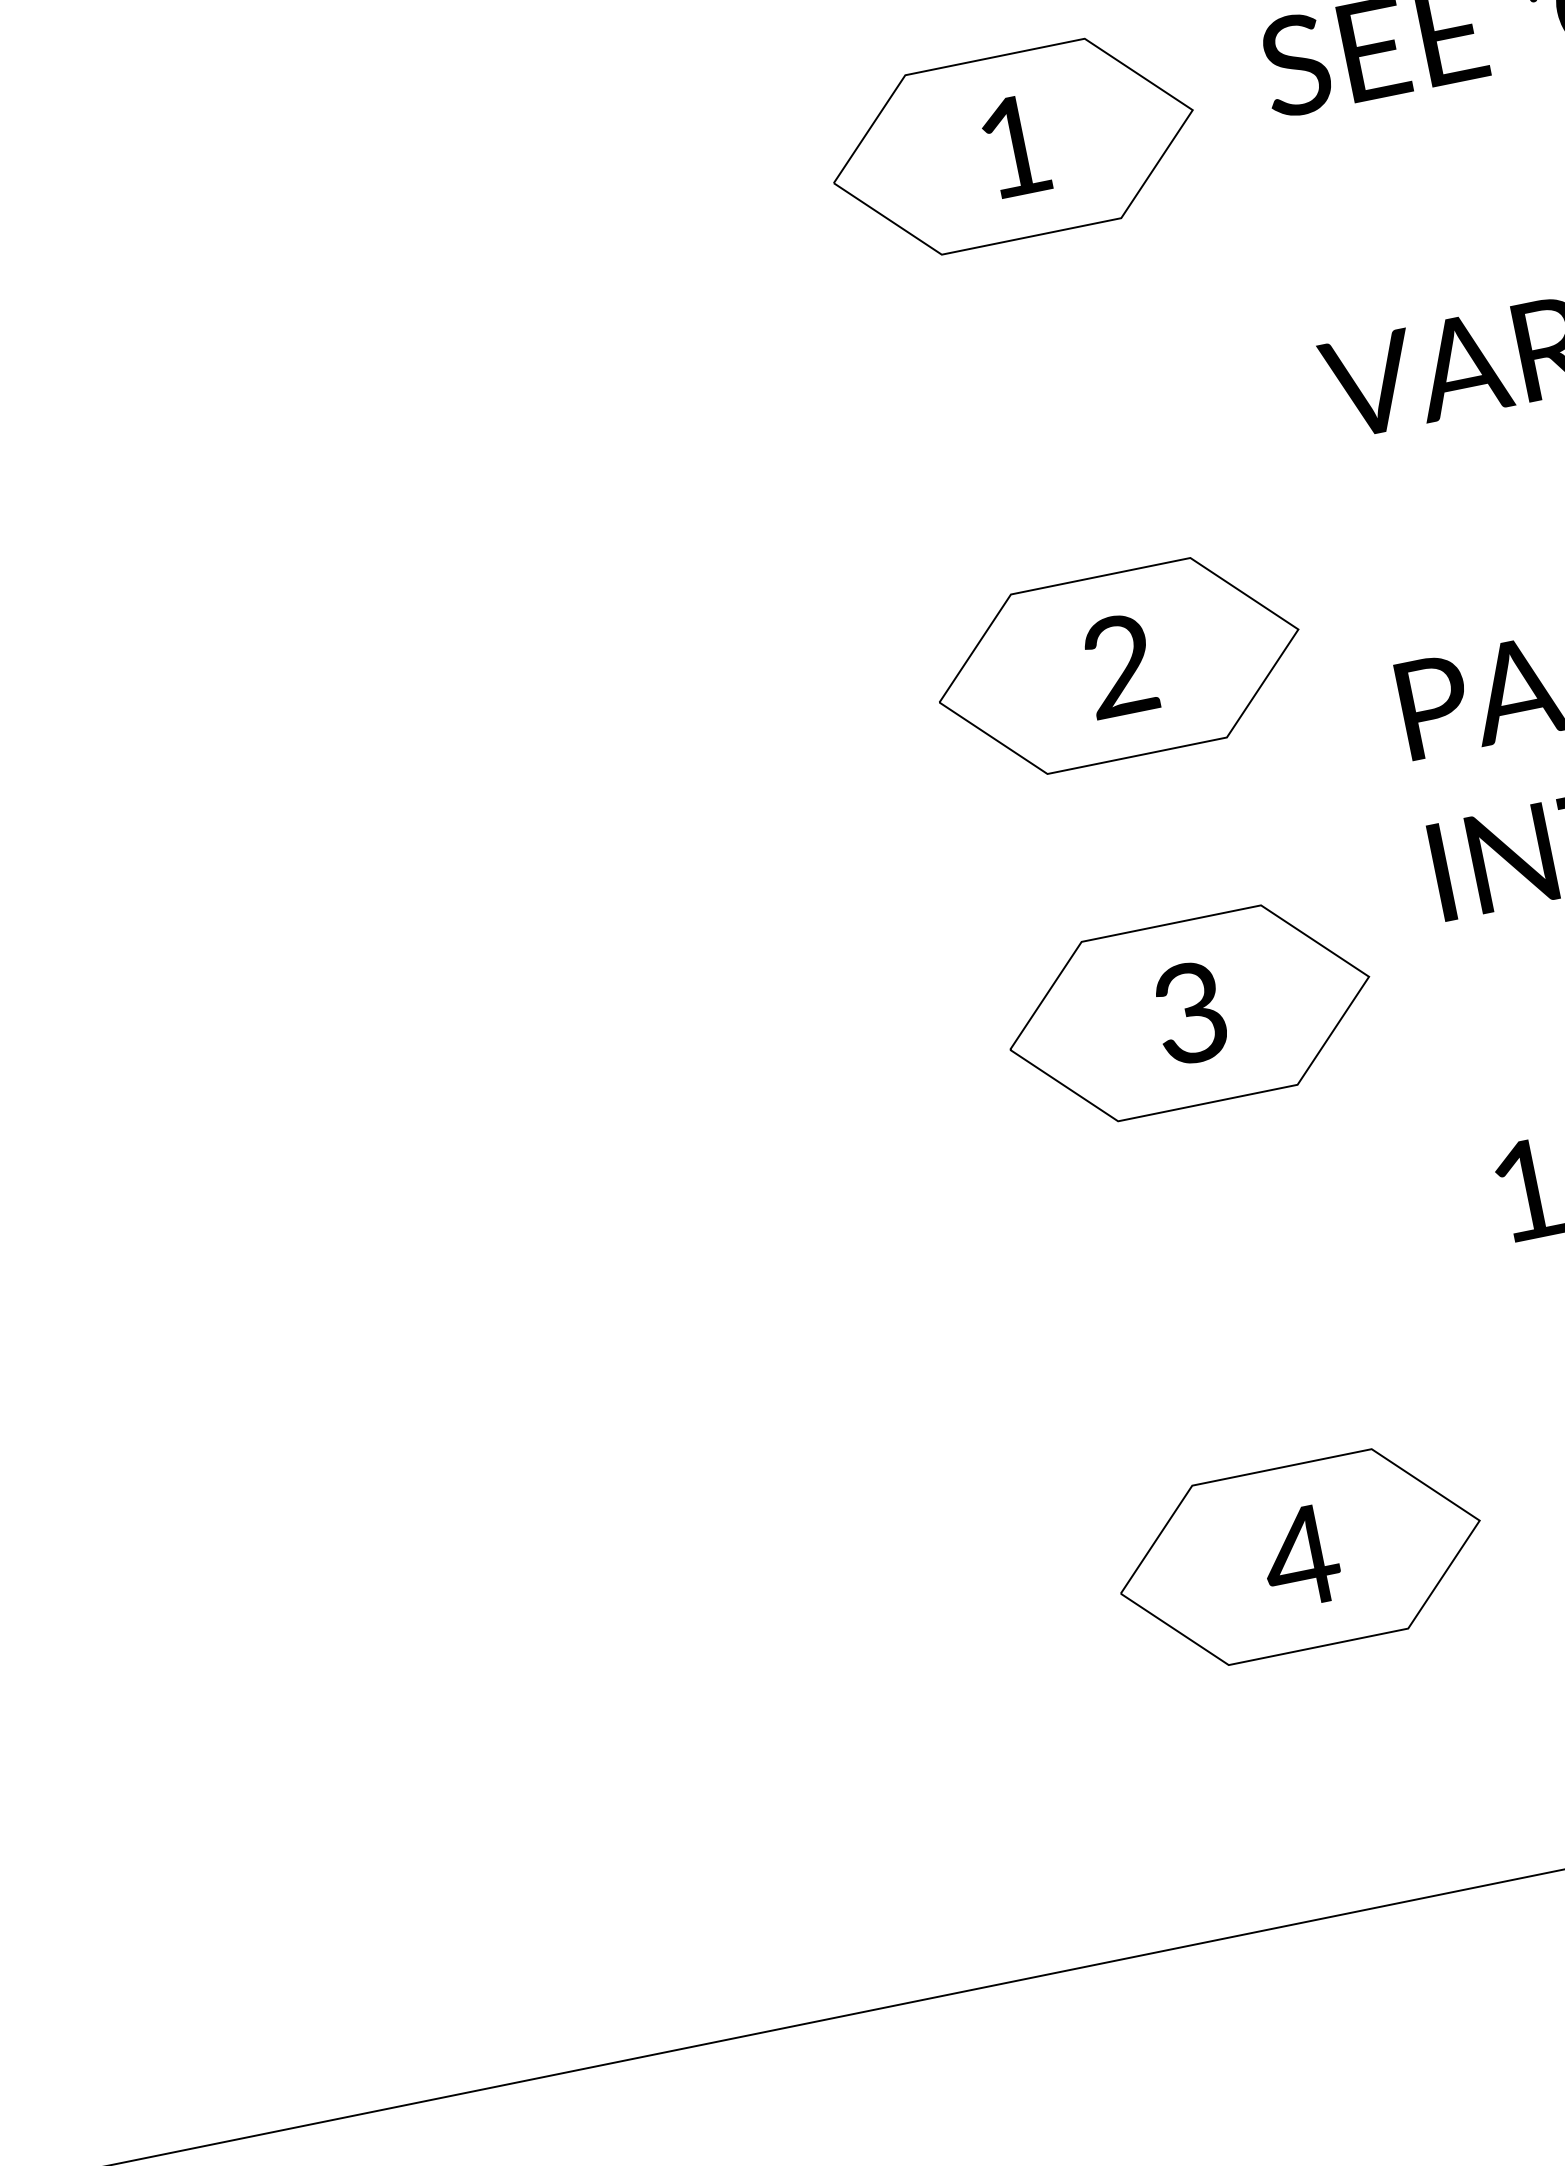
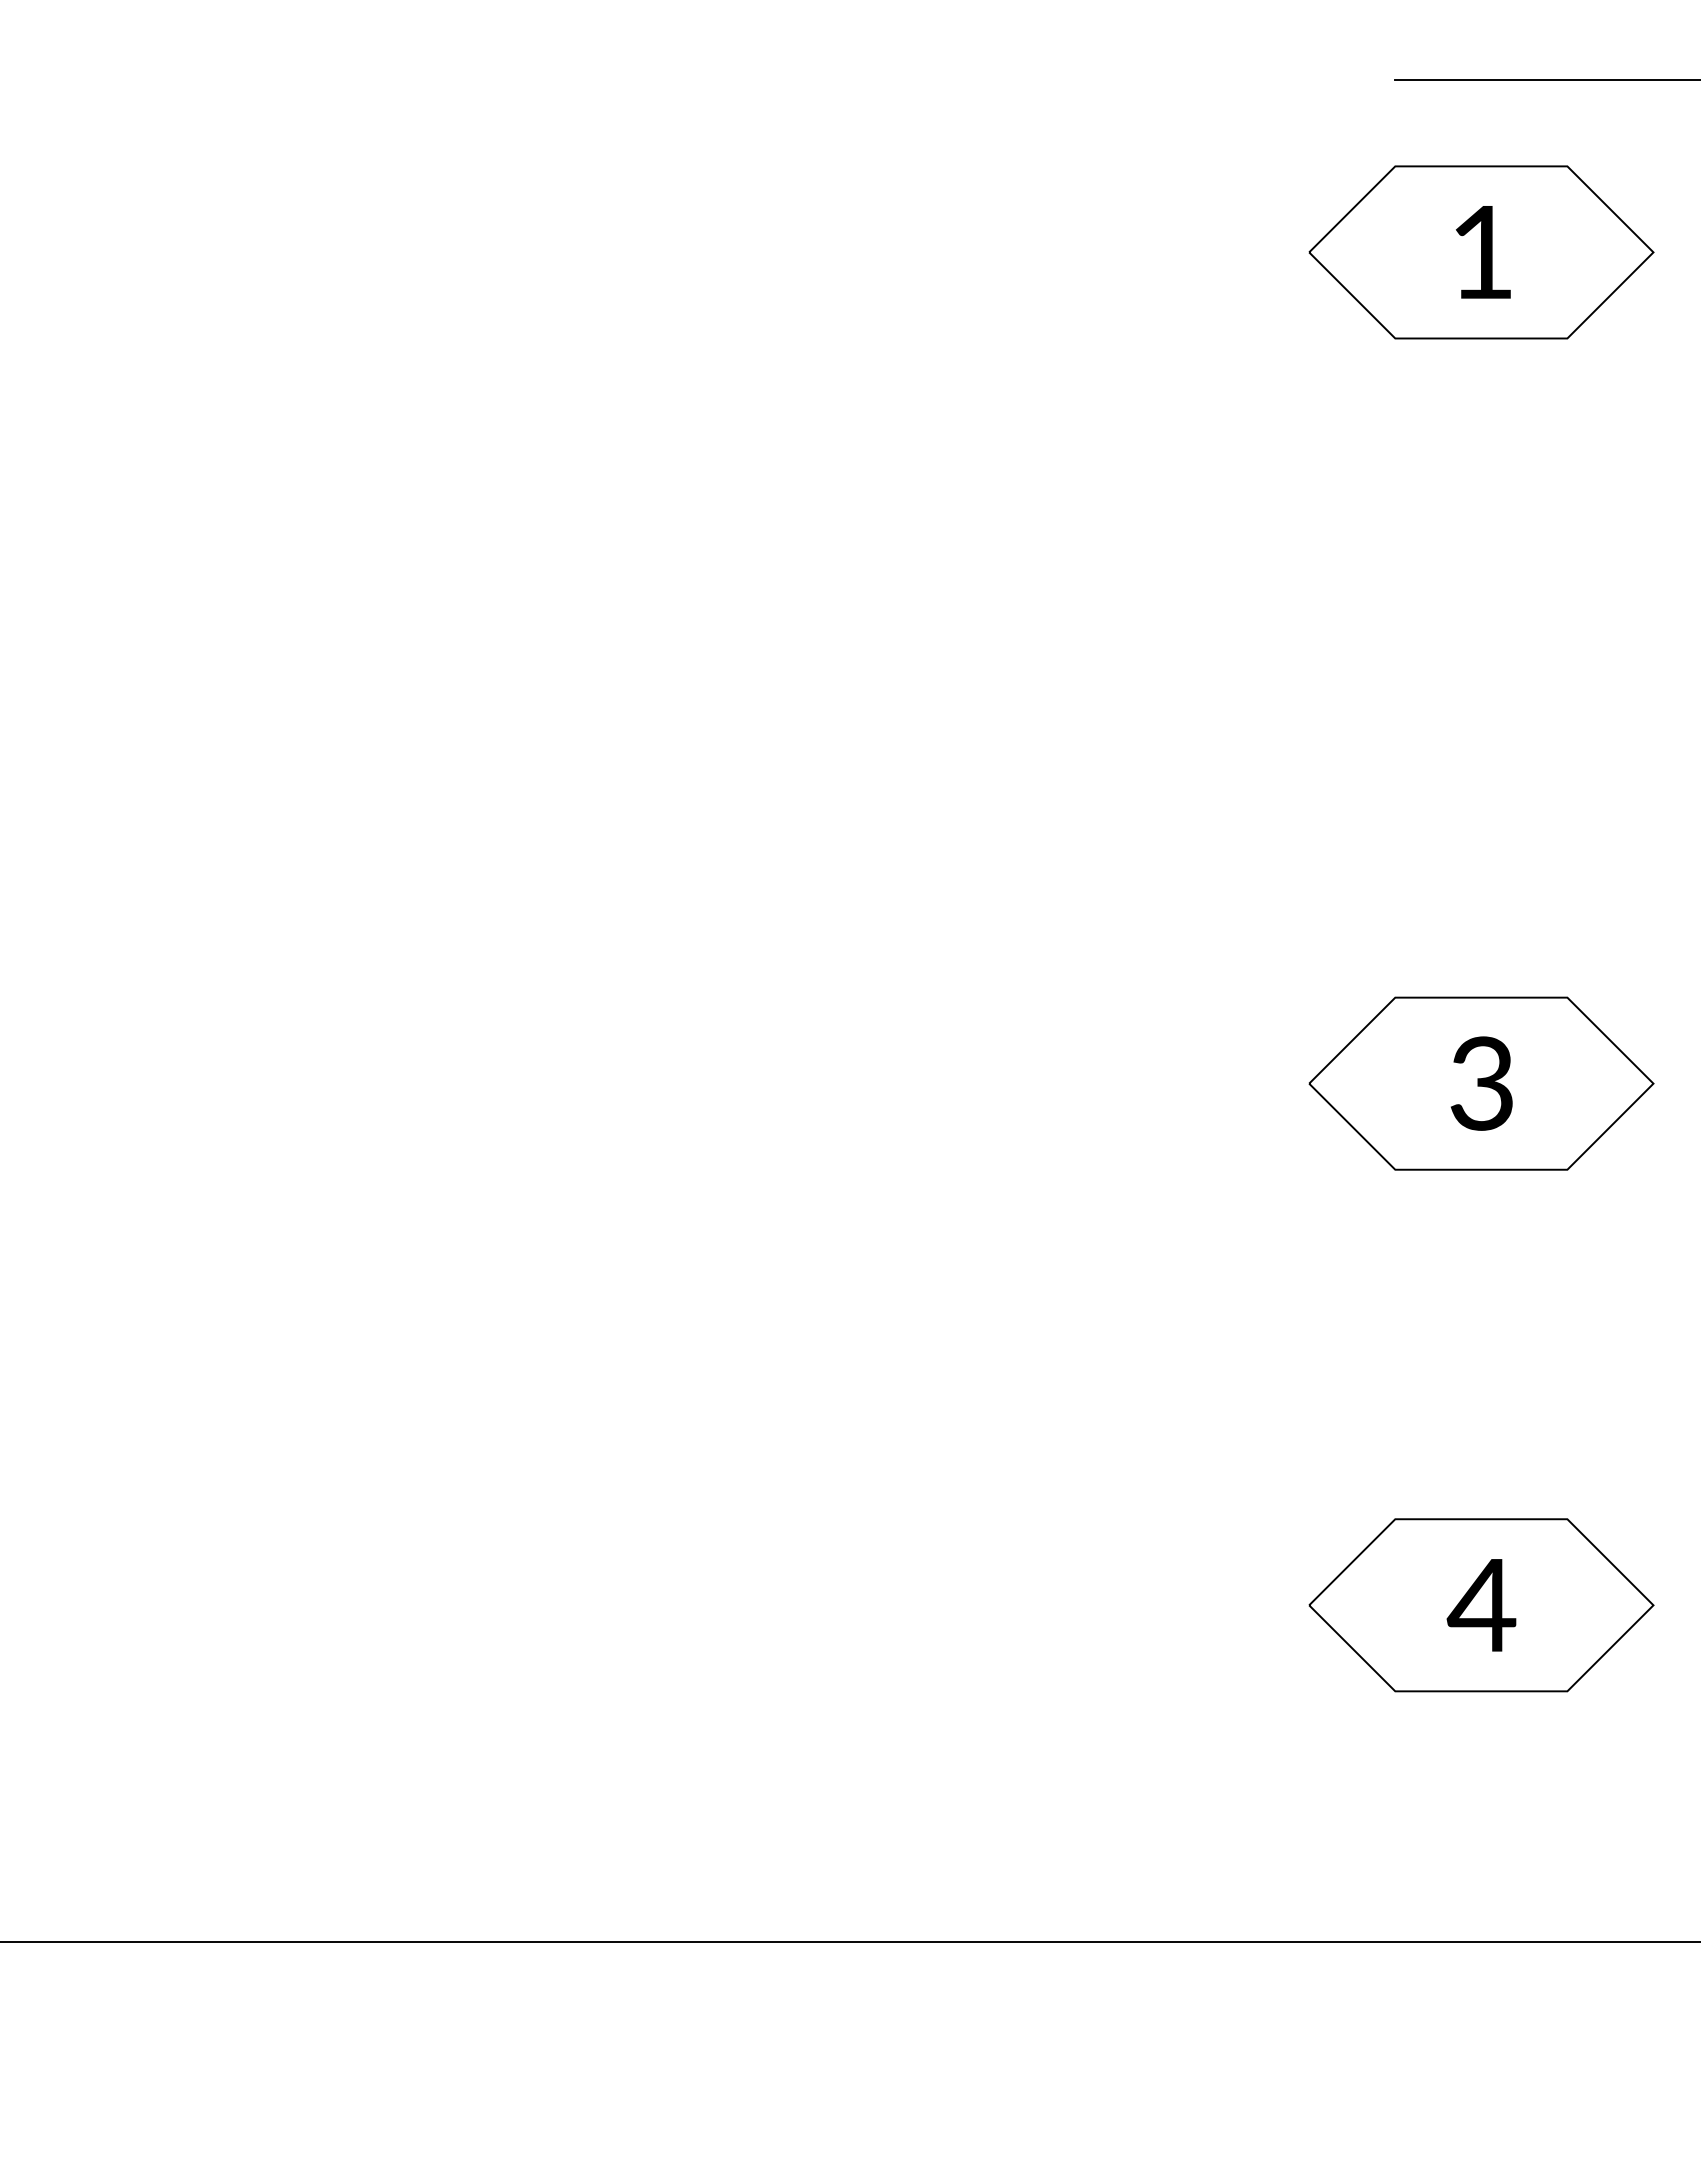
part: (1119, 665) -> (1481, 750), removed

